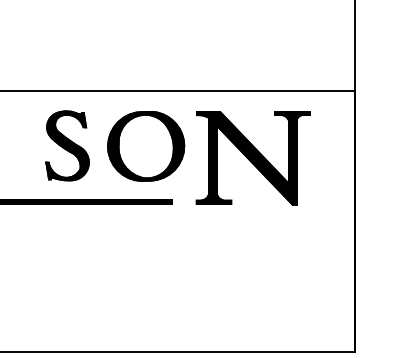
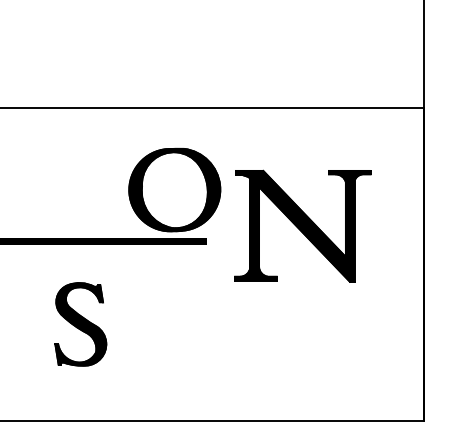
part: (67, 145) -> (80, 324), moved
part: (145, 145) -> (174, 189), moved
part: (252, 157) -> (302, 225), moved

